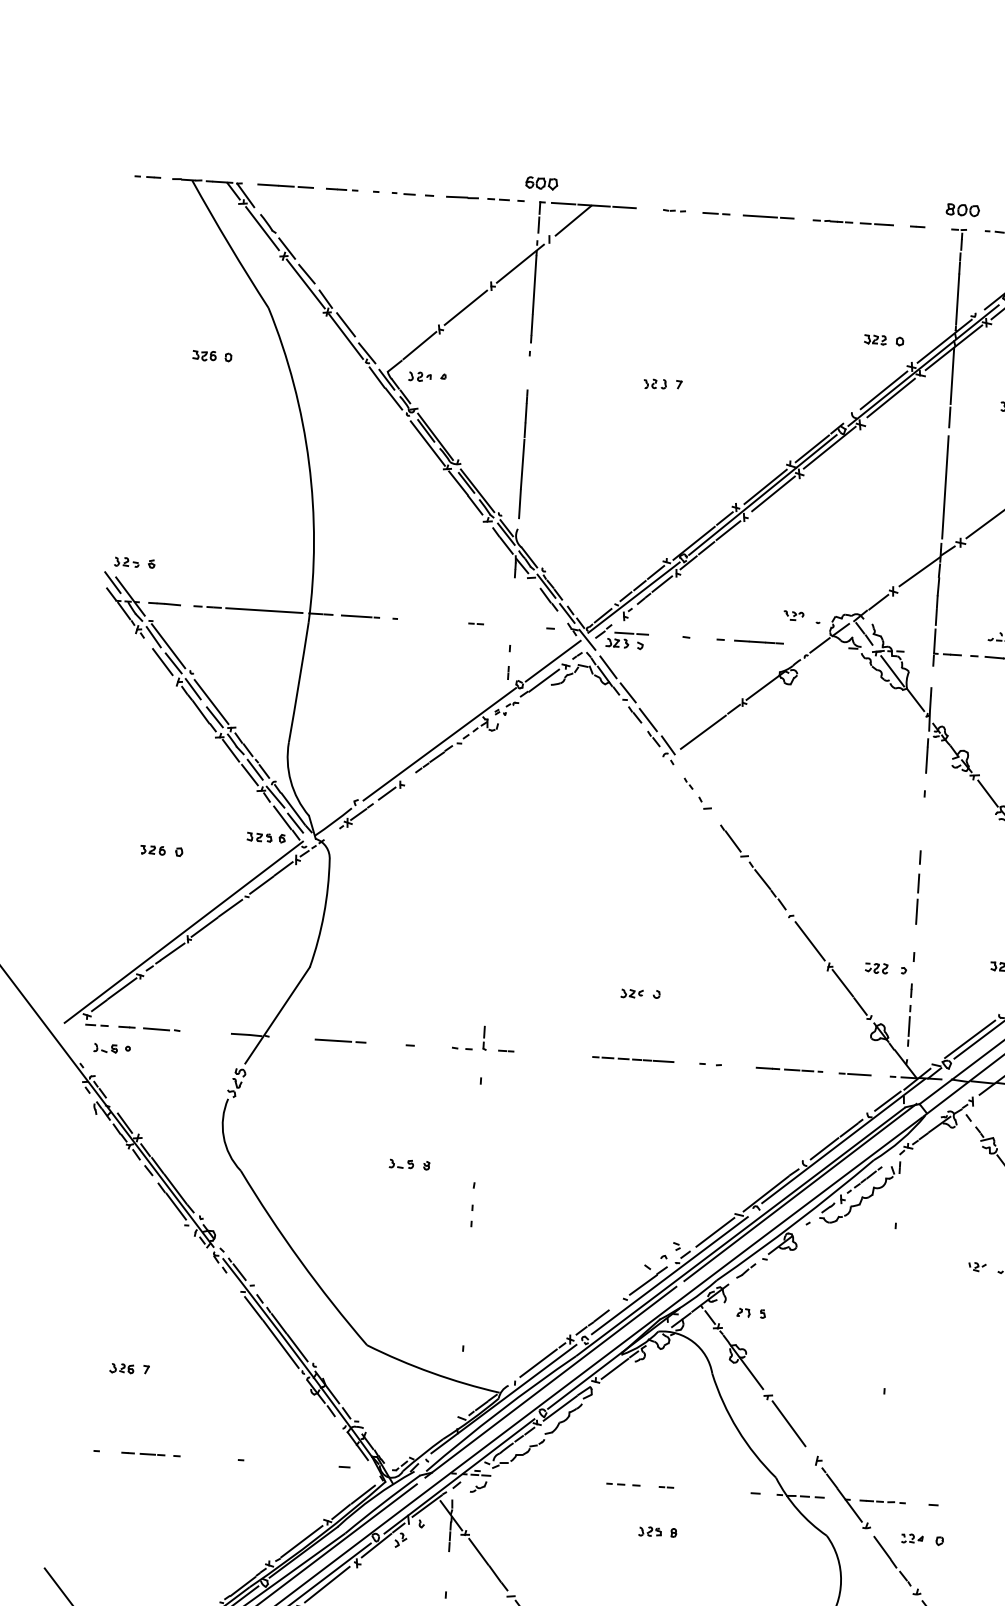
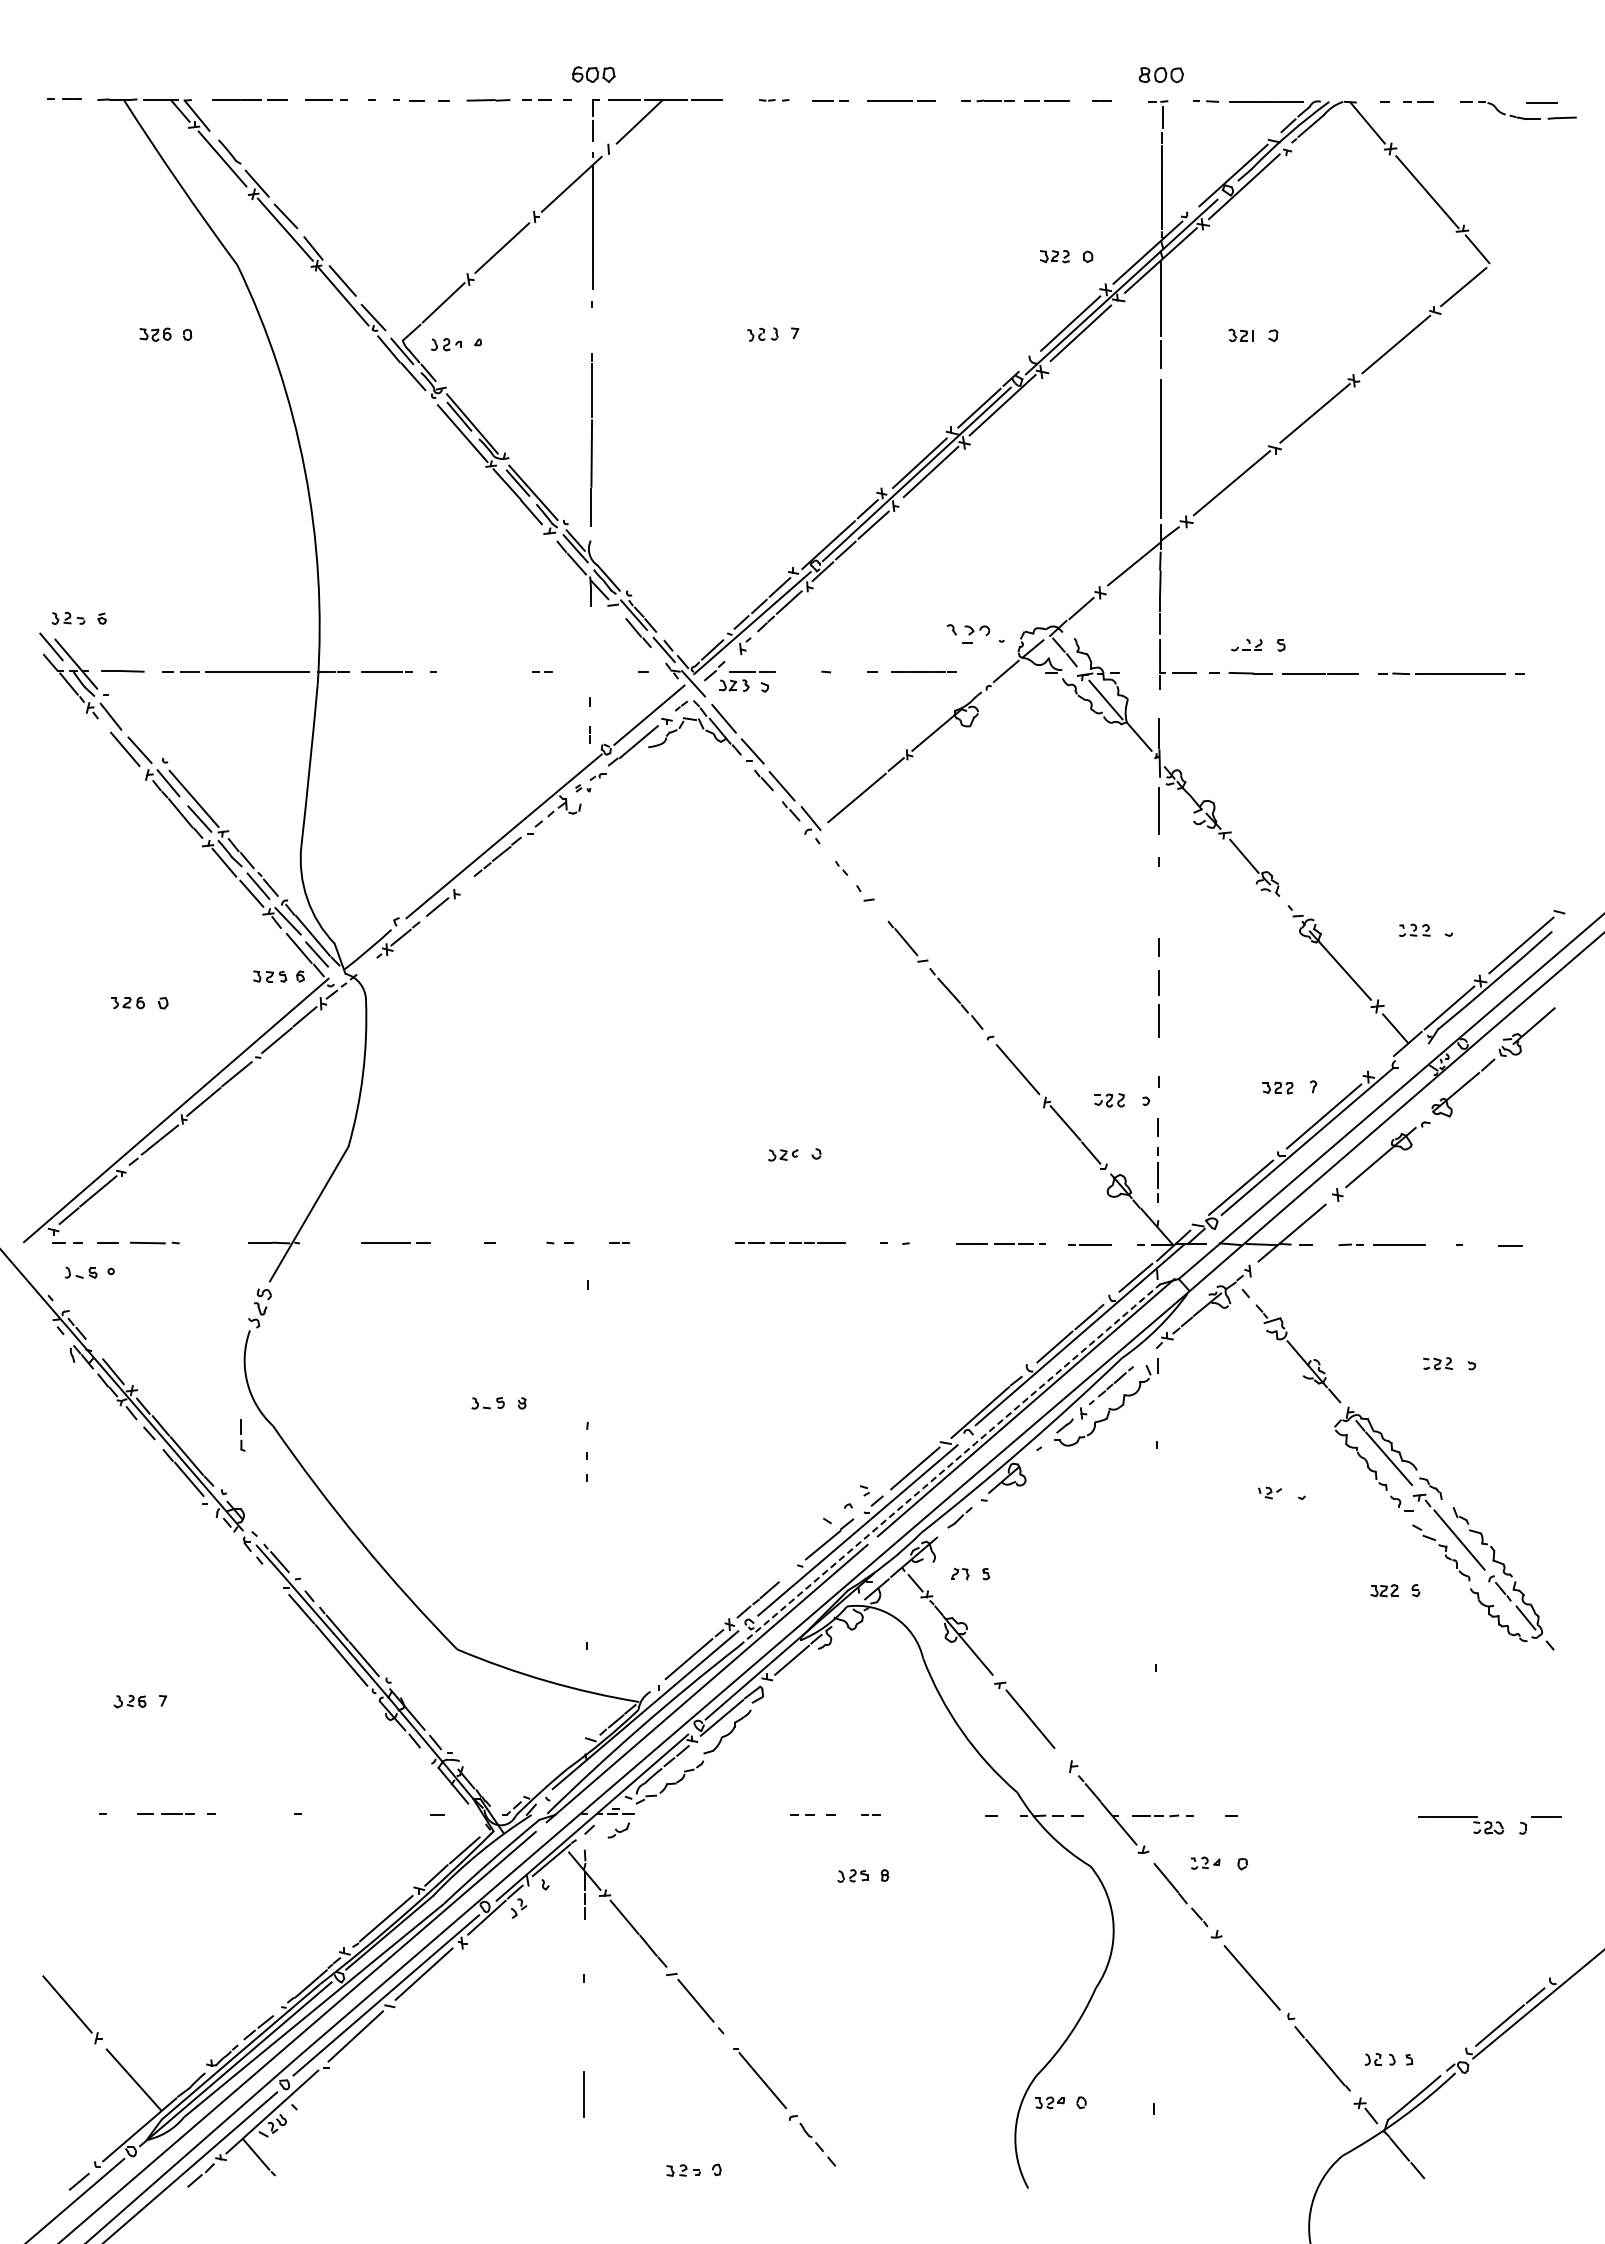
part: (793, 615) -> (968, 633), size x1.6
line: (168, 646) -> (131, 727), removed
part: (484, 1038) -> (242, 1435), moved
arc: (740, 1231) -> (949, 1465), solid -> dashed

